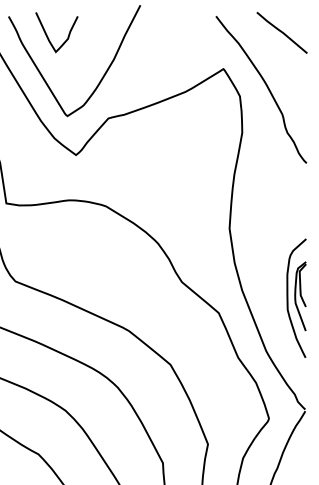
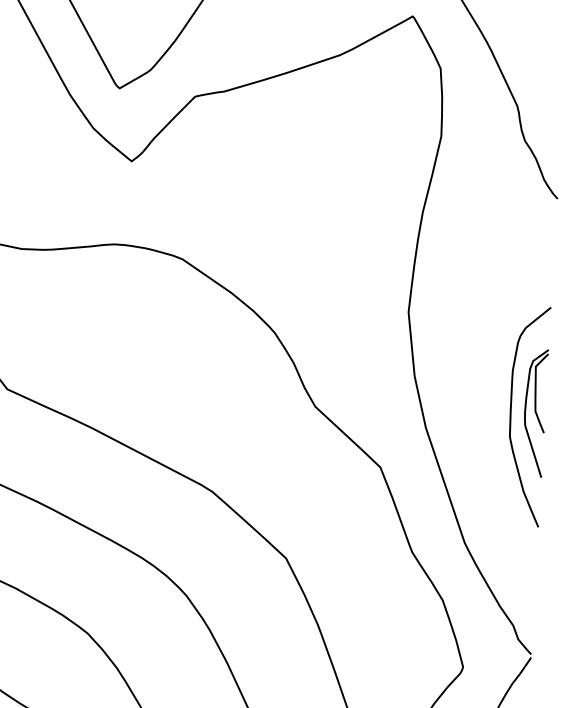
part: (296, 297) -> (527, 414), moved

